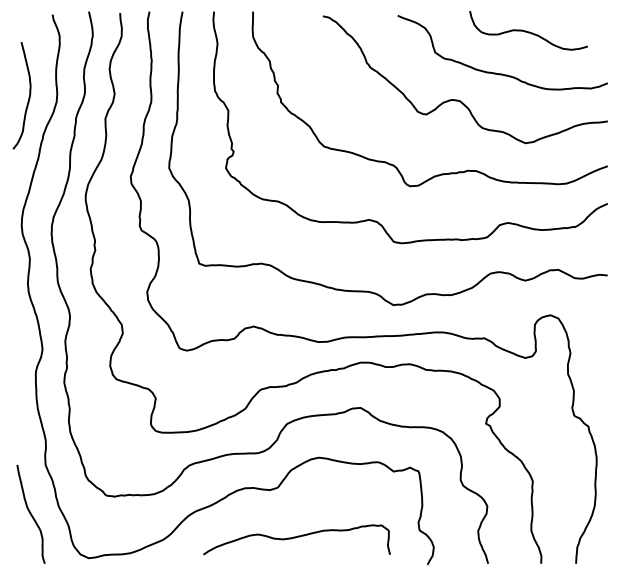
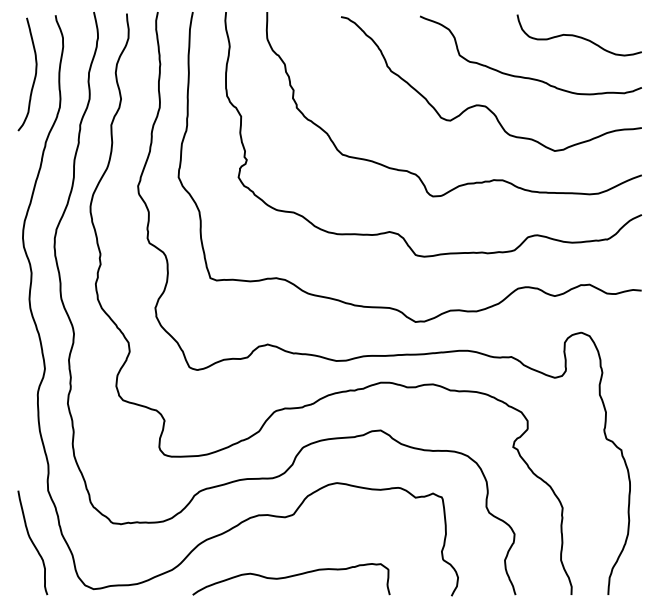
curve: (528, 31) -> (579, 36), moved
curve: (28, 96) -> (34, 75), moved
curve: (295, 538) -> (289, 577), moved

